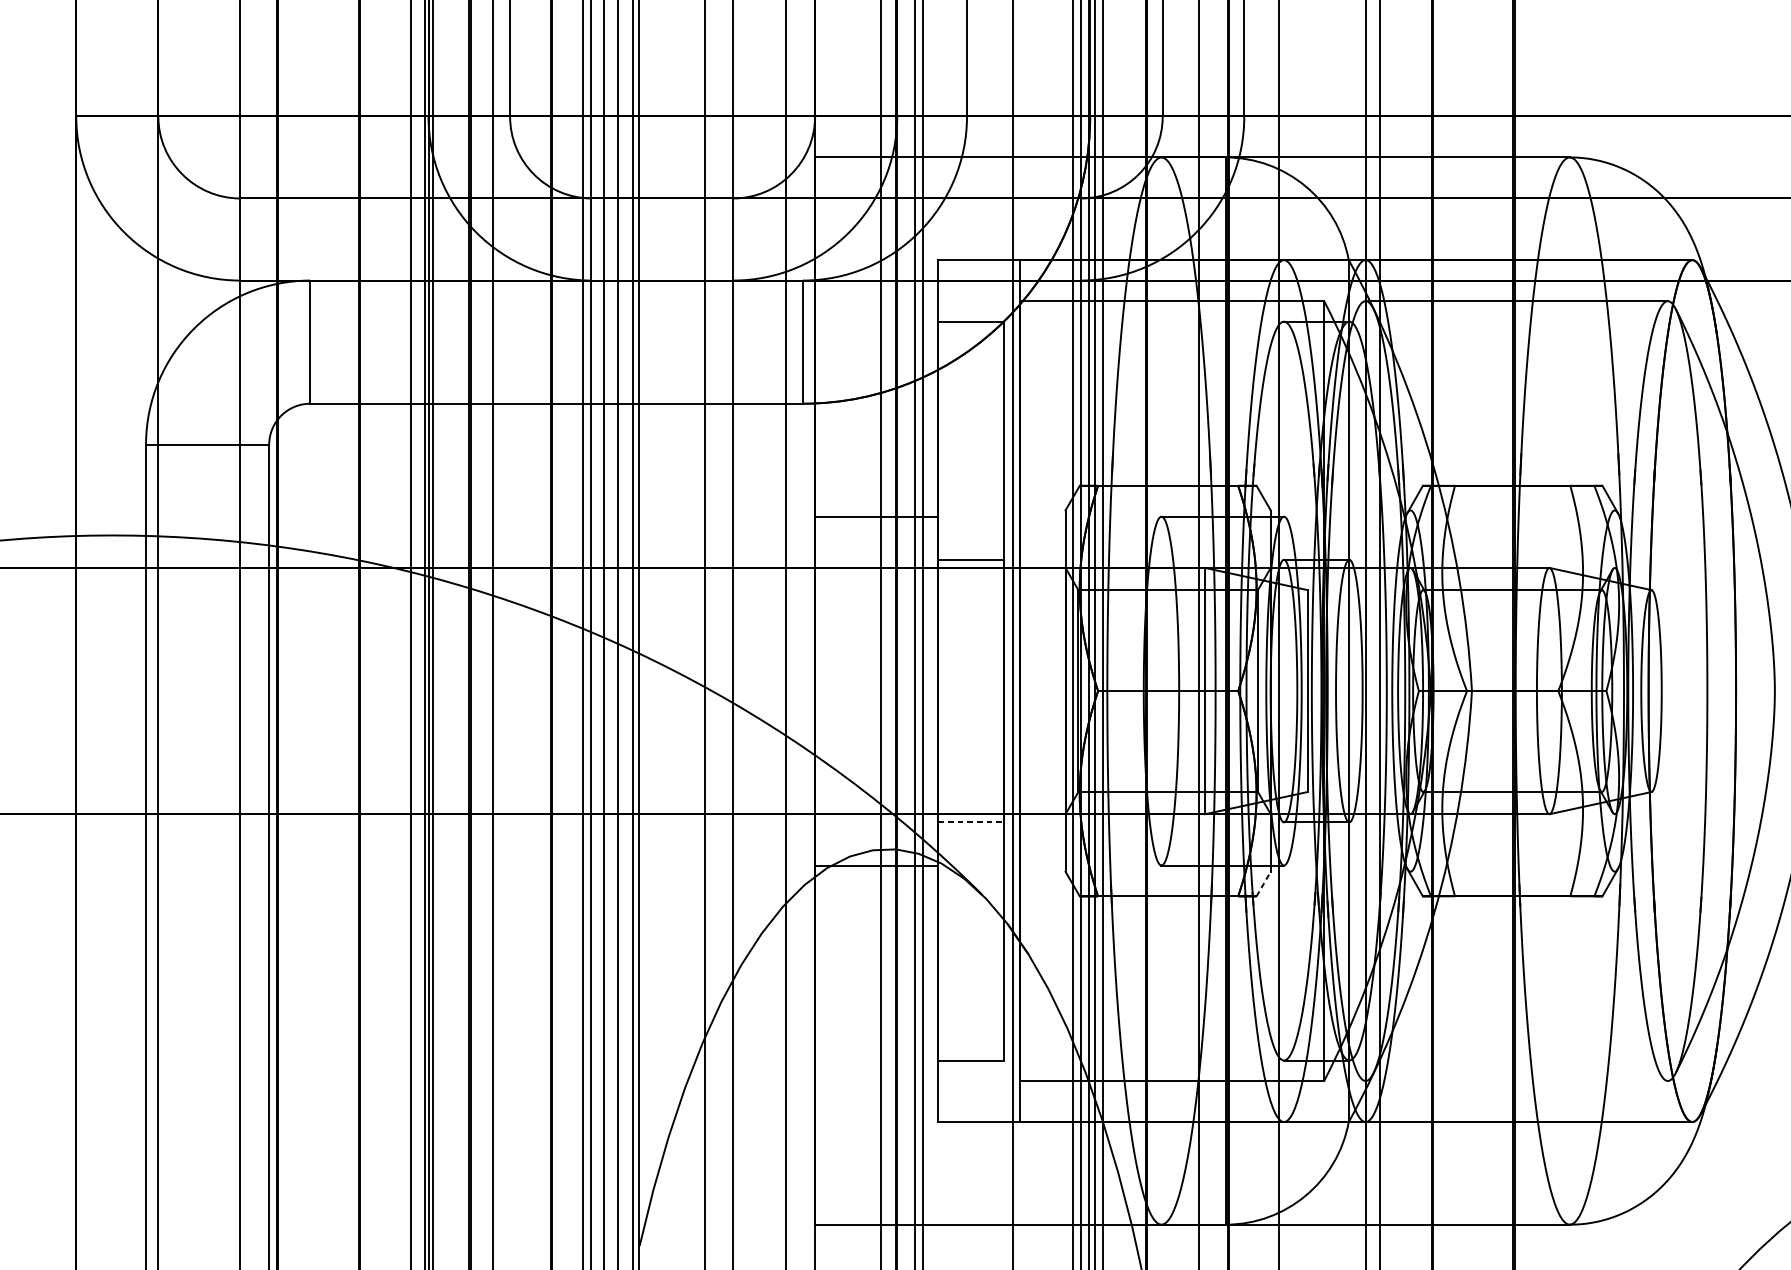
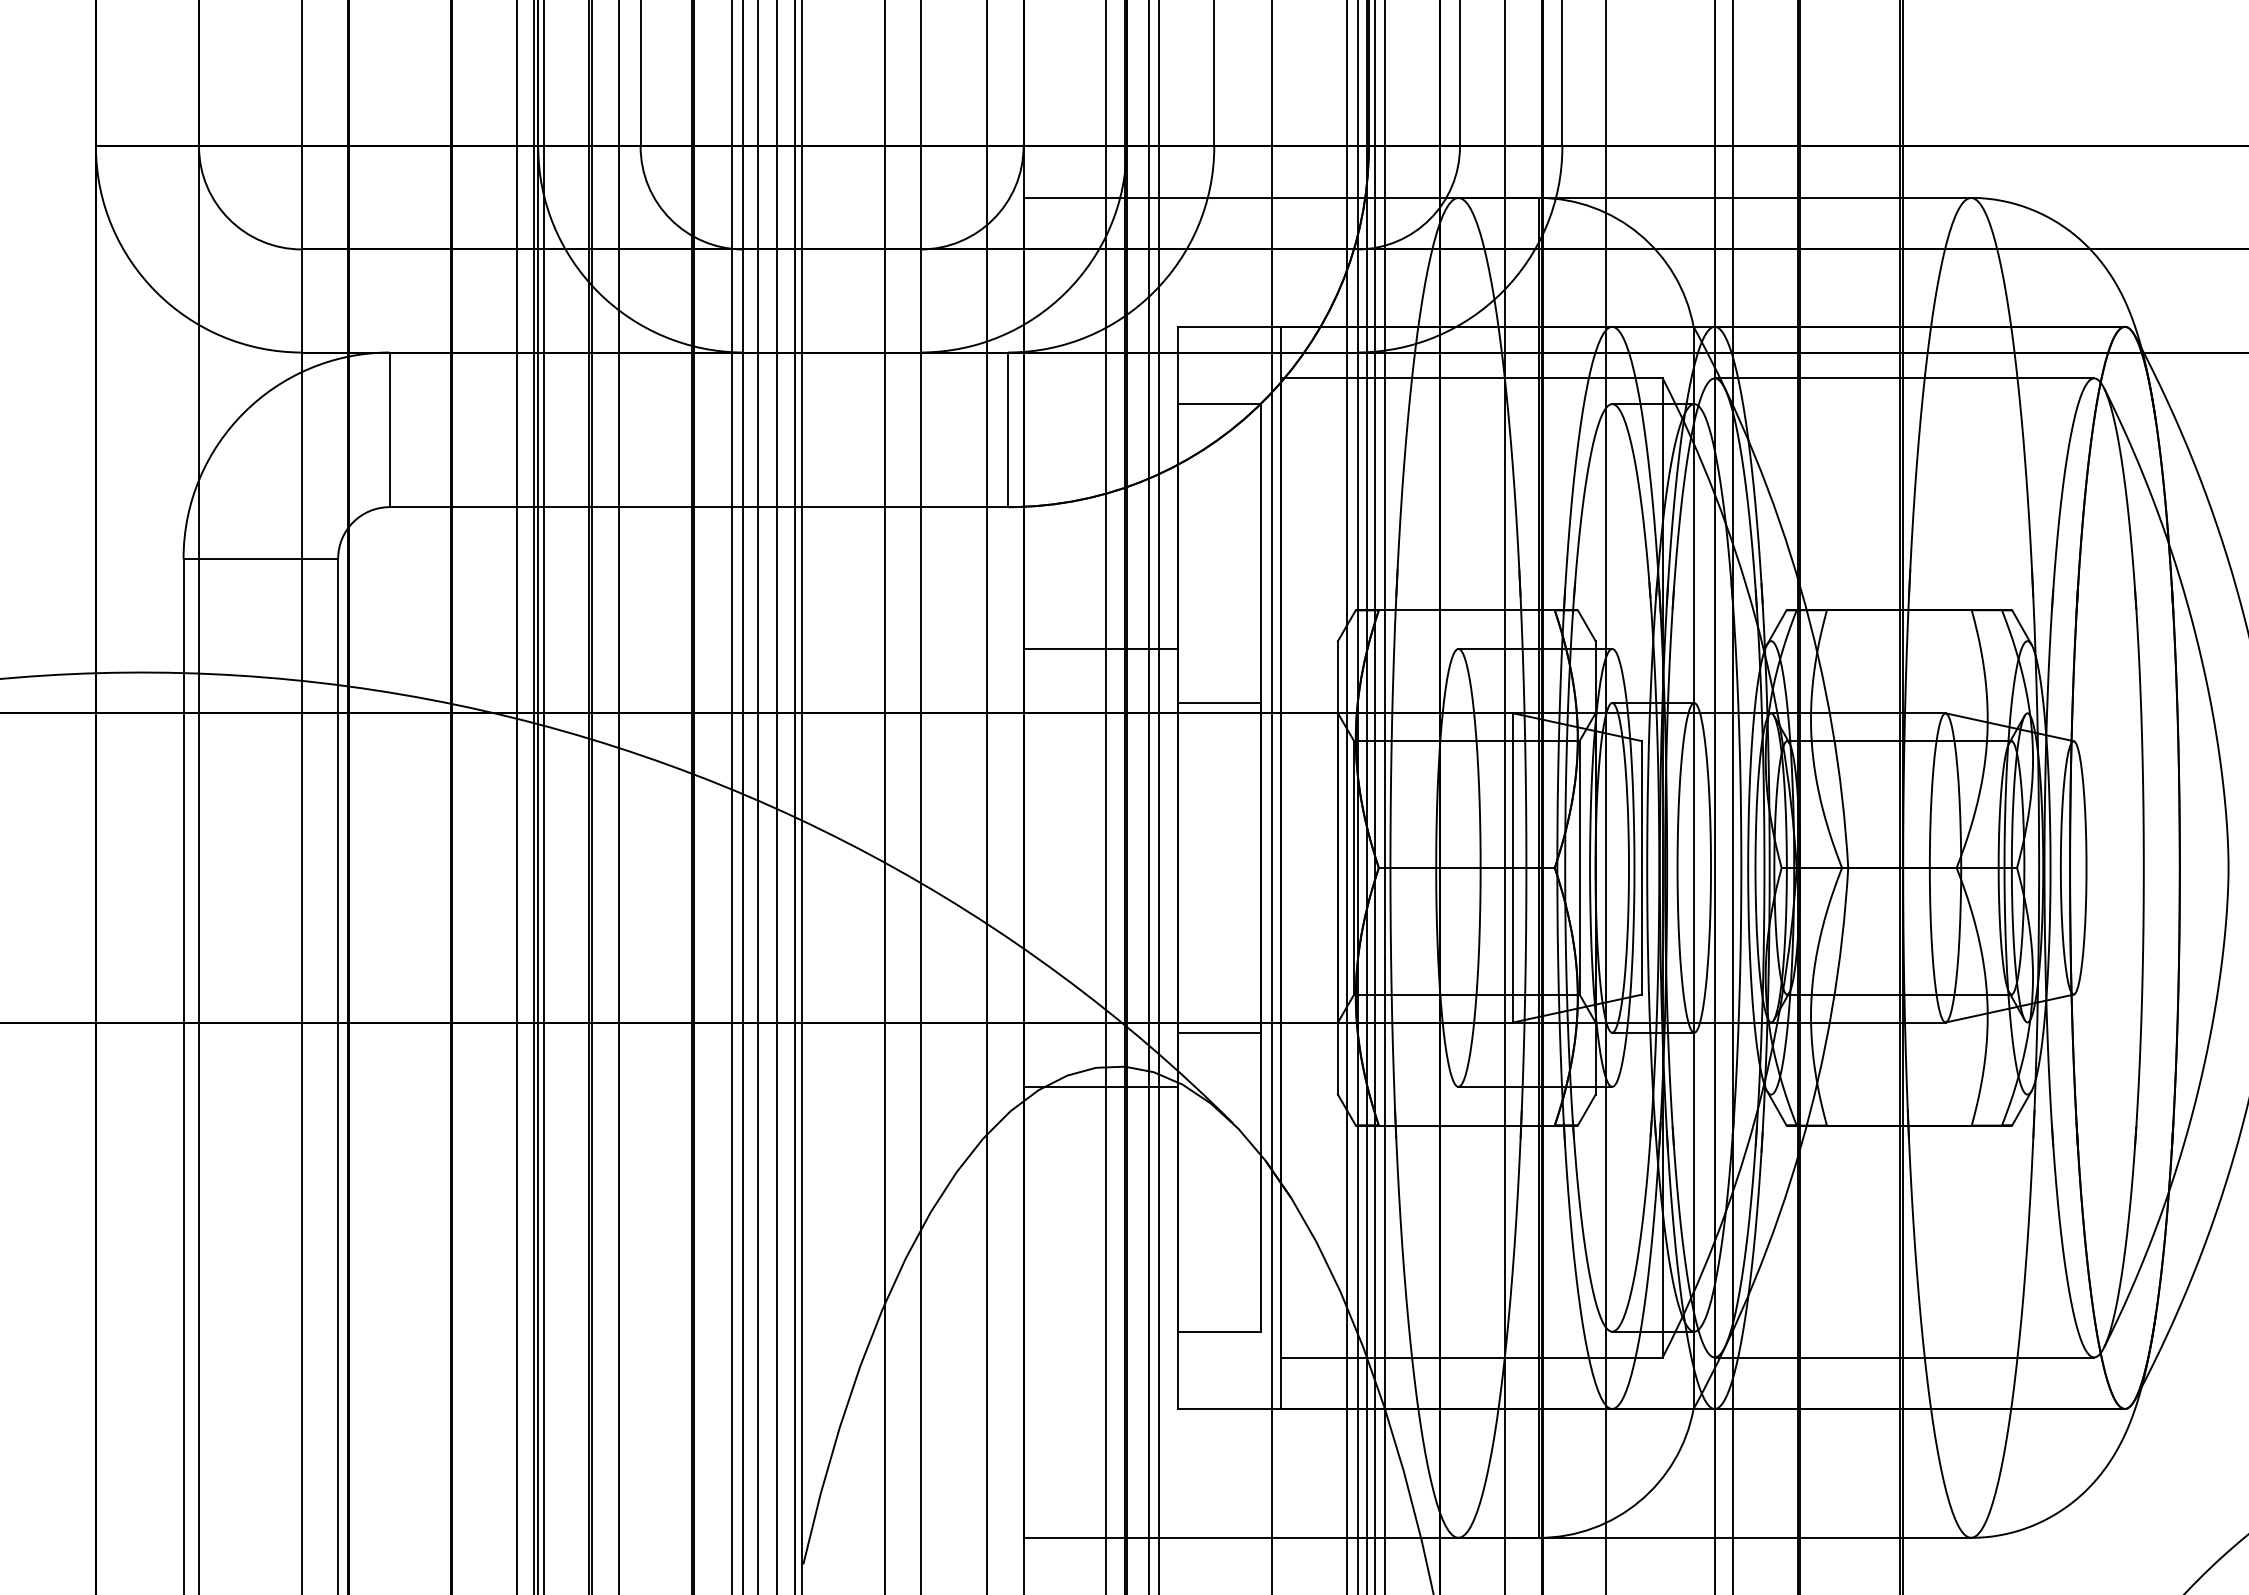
line: (971, 822) -> (1219, 1032), dashed -> solid
line: (1263, 884) -> (1586, 1110), dashed -> solid
line: (1516, 1081) -> (1904, 1357), added

